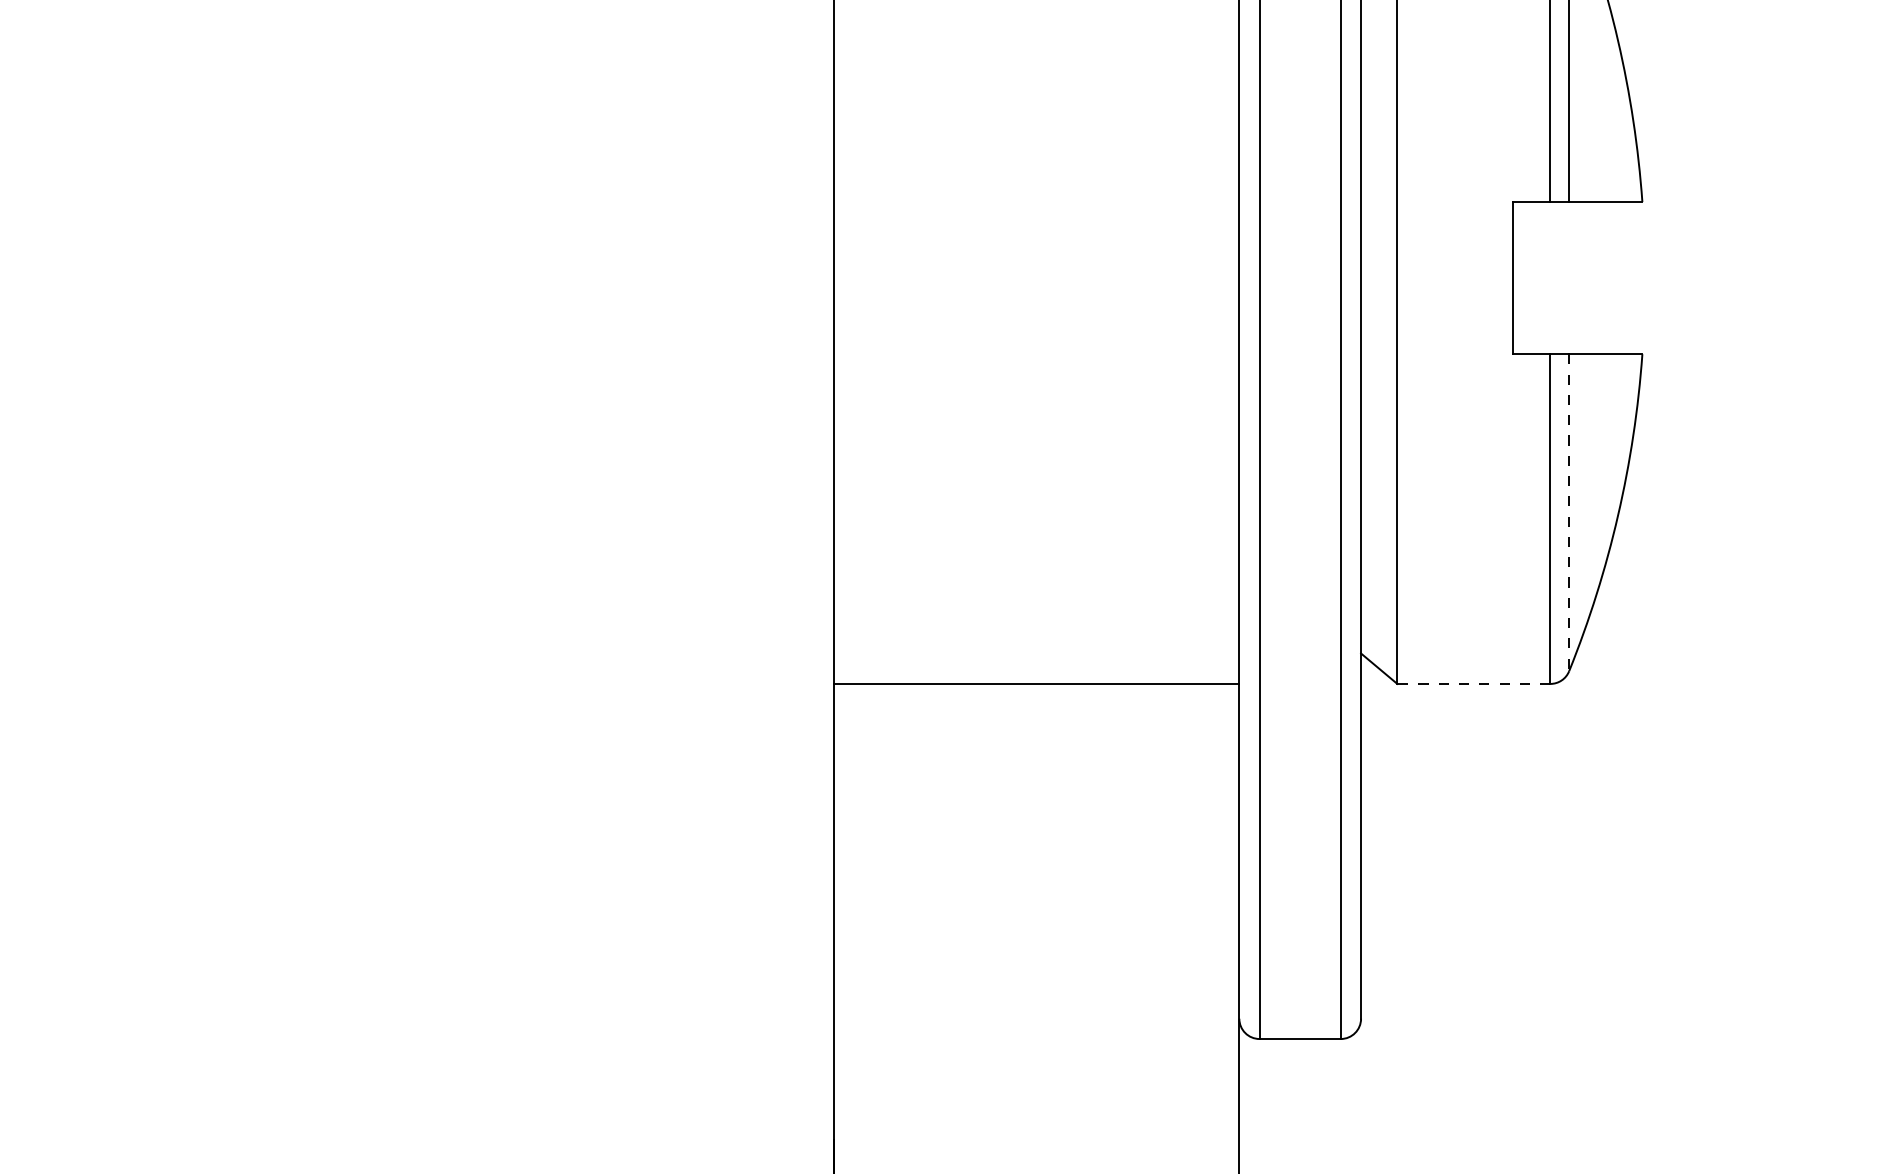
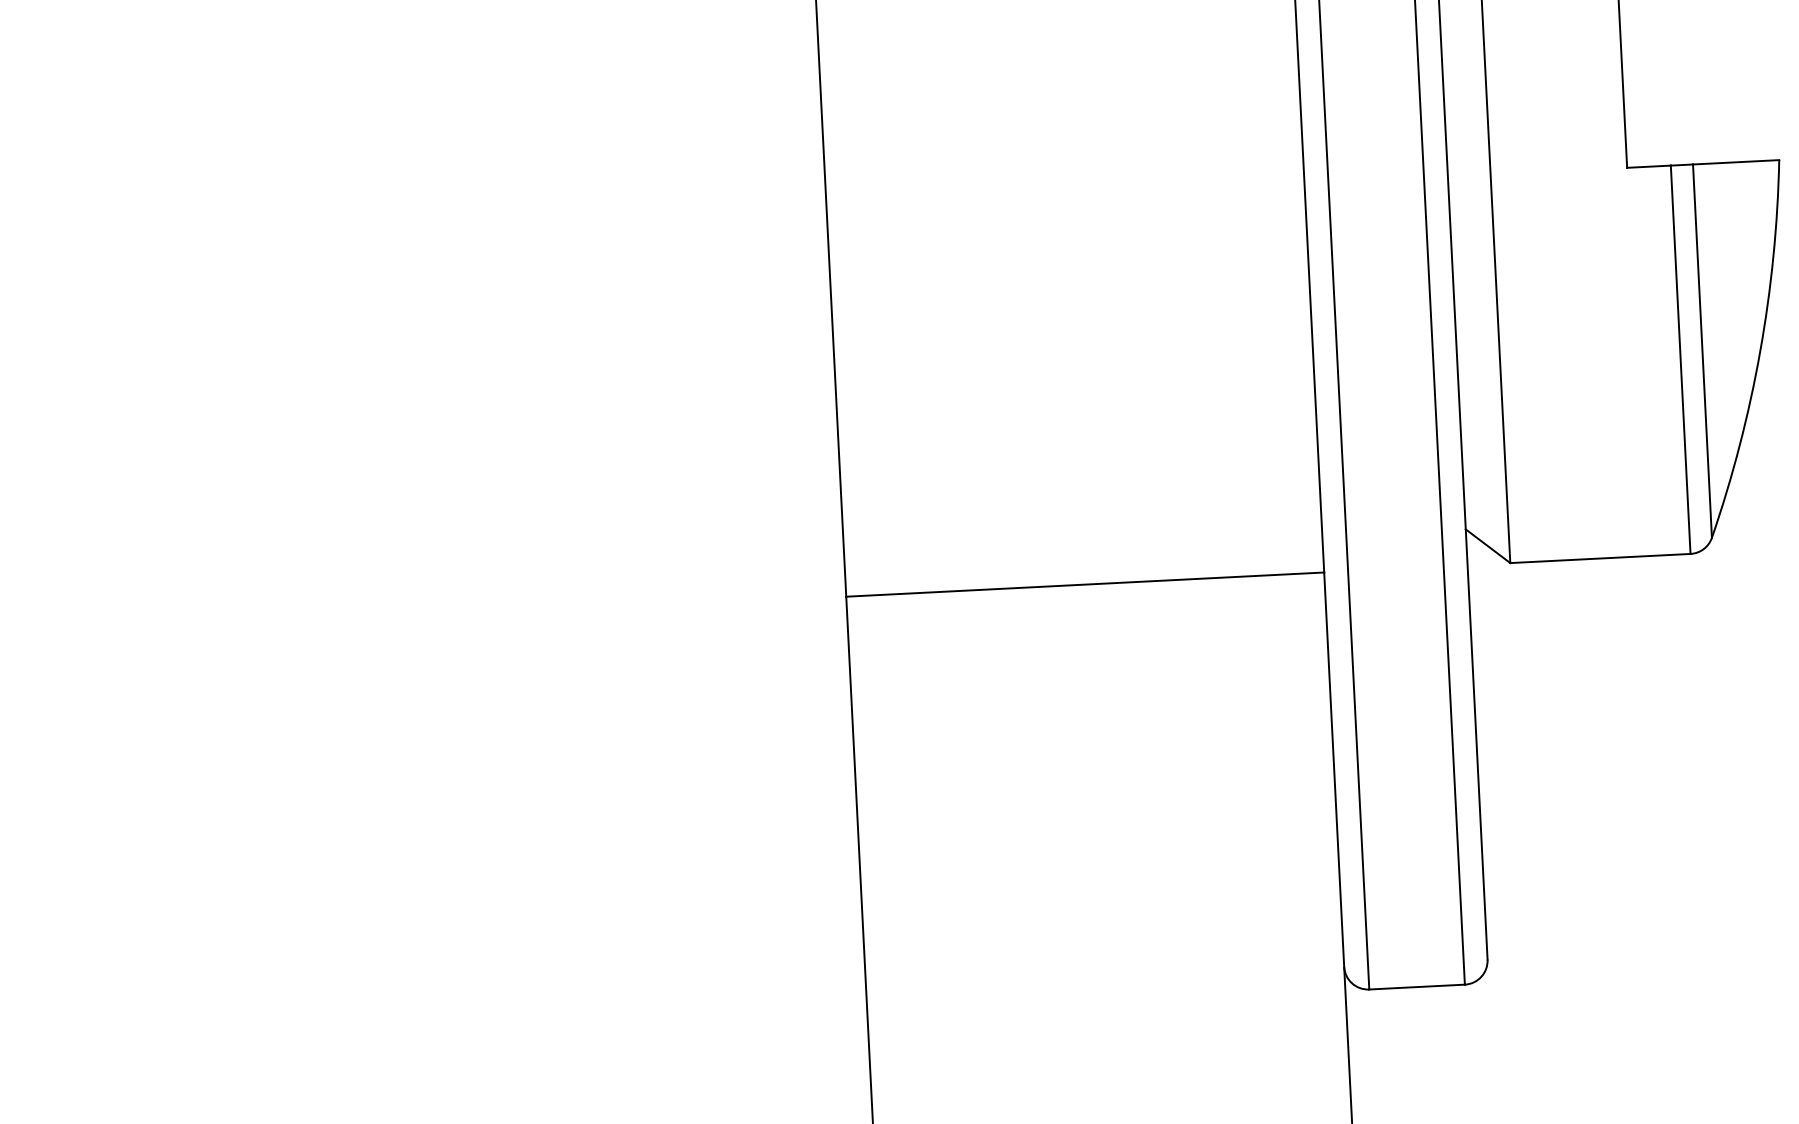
line: (1569, 513) -> (1702, 352), dashed -> solid
line: (1473, 683) -> (1599, 558), dashed -> solid

